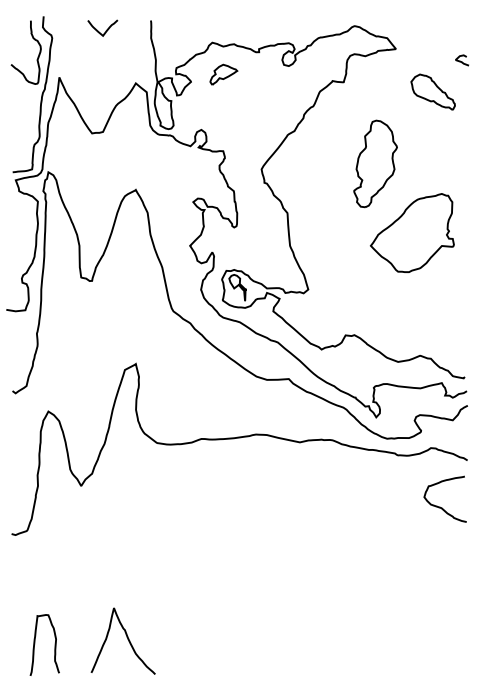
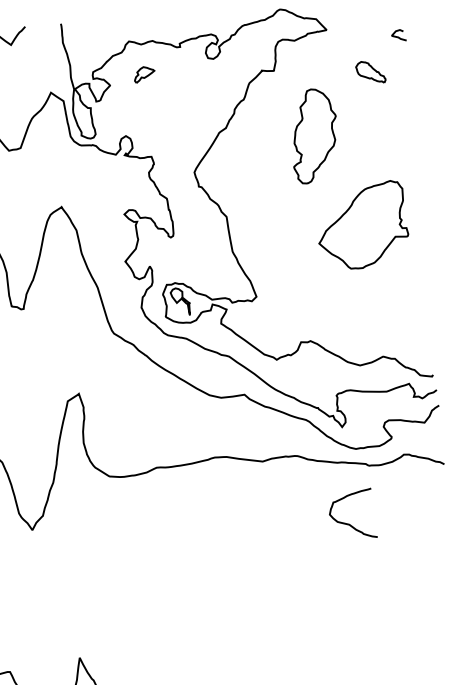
part: (223, 74) -> (144, 74), size x0.7
part: (432, 91) -> (370, 71), size x0.6
part: (375, 163) -> (314, 135), moved
curve: (440, 506) -> (348, 523), moved

